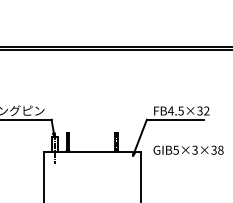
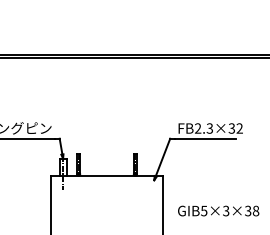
text: (175, 110) -> (203, 128), FB4.5×32 -> FB2.3×32
text: (188, 149) -> (218, 210), moved

